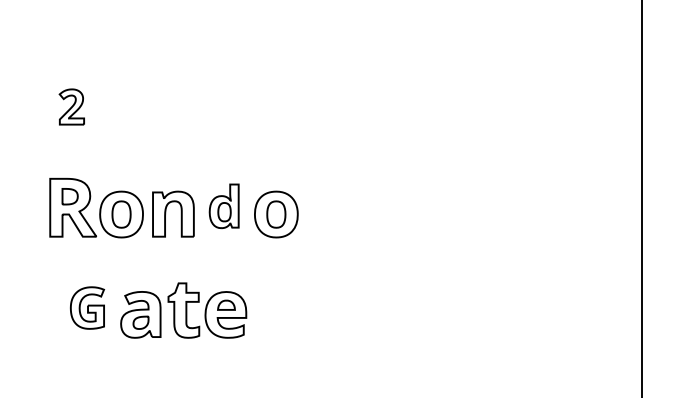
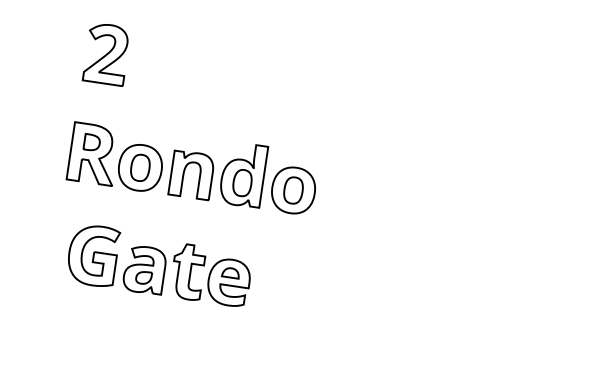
part: (71, 106) -> (106, 53), size x1.67
part: (223, 206) -> (242, 174), size x1.43
part: (87, 307) -> (93, 254), size x1.43

